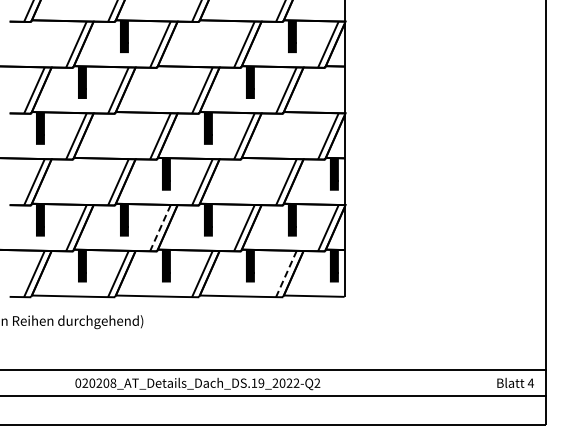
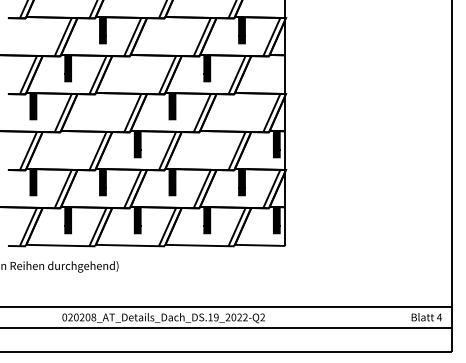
line: (160, 228) -> (132, 189), dashed -> solid
line: (286, 274) -> (237, 227), dashed -> solid

